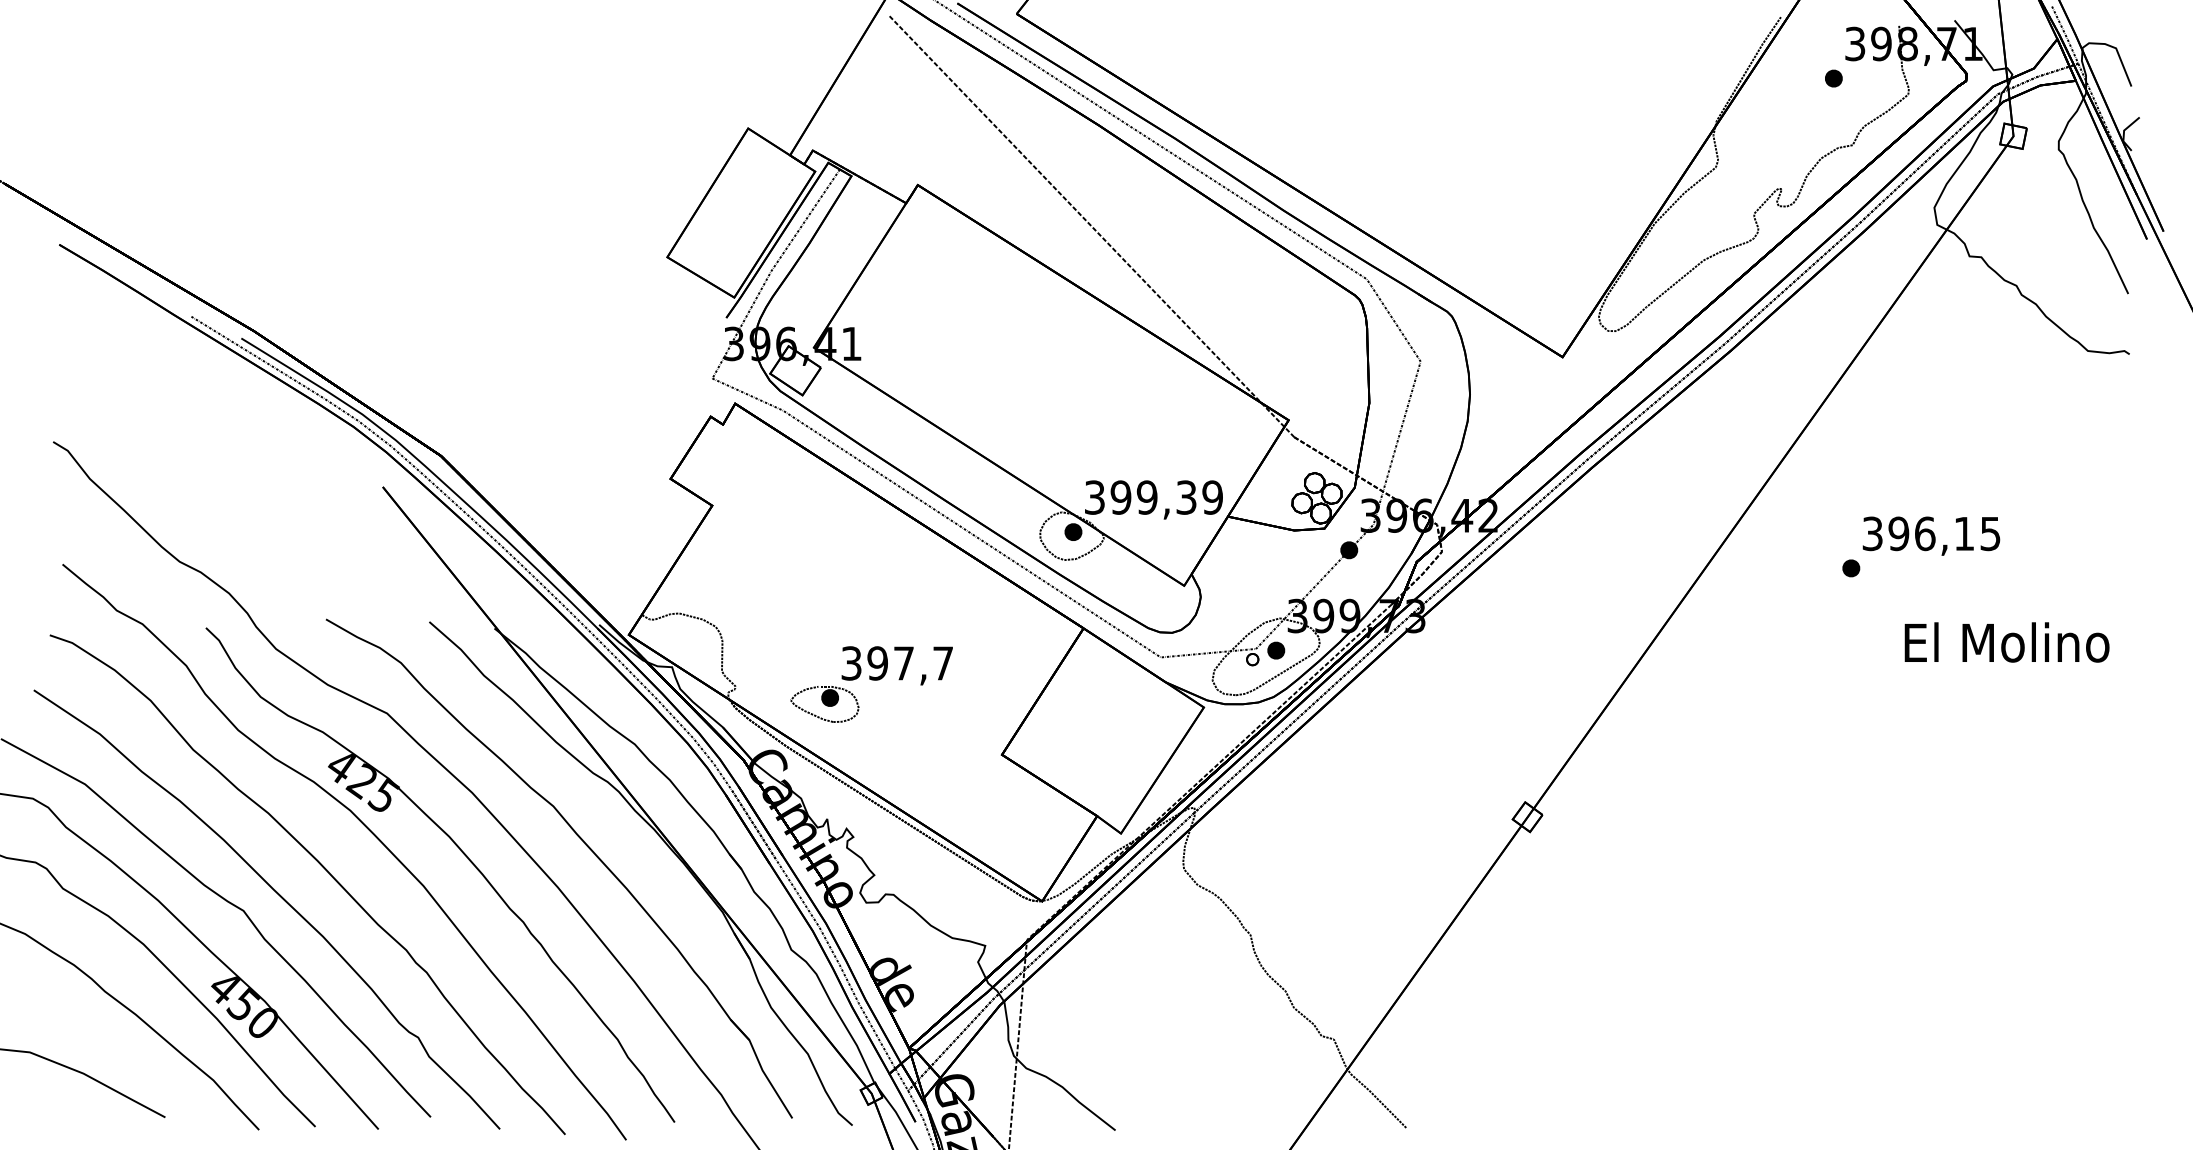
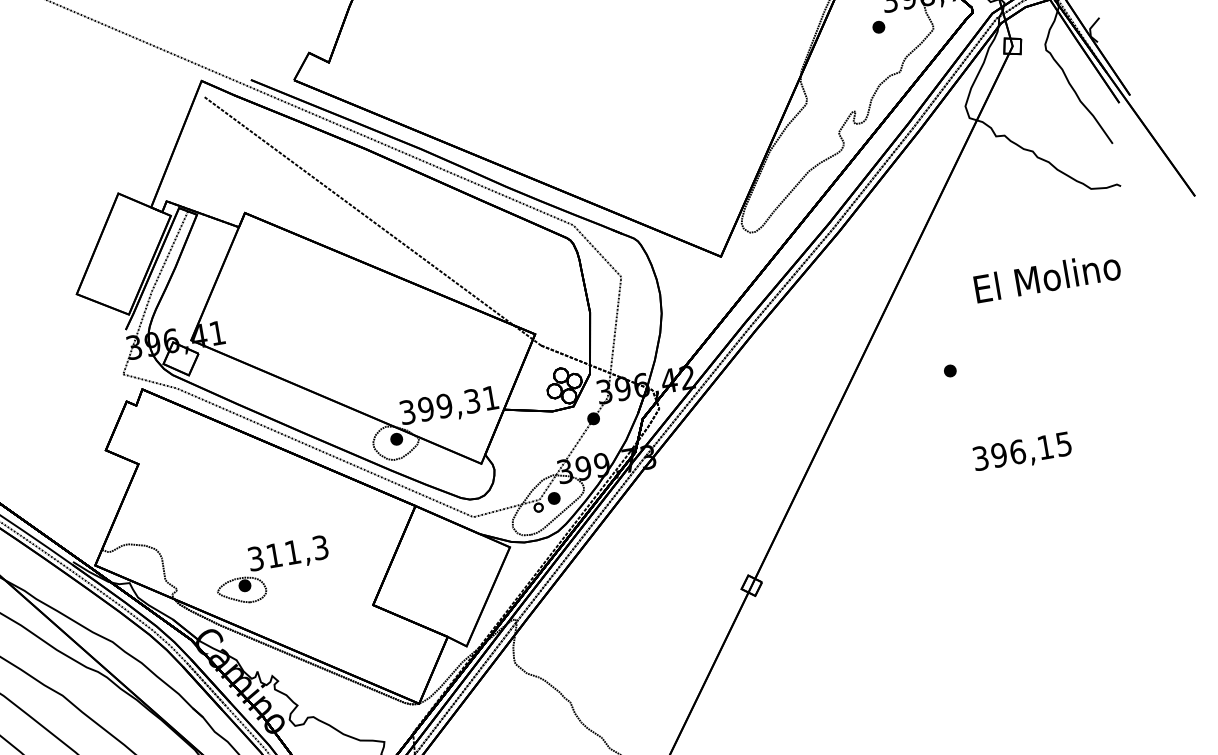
text: (1212, 497) -> (490, 398), 399,39 -> 399,31
text: (1931, 535) -> (1022, 452), moved
text: (2006, 642) -> (1047, 277), moved
text: (910, 663) -> (297, 551), 397,7 -> 311,3

